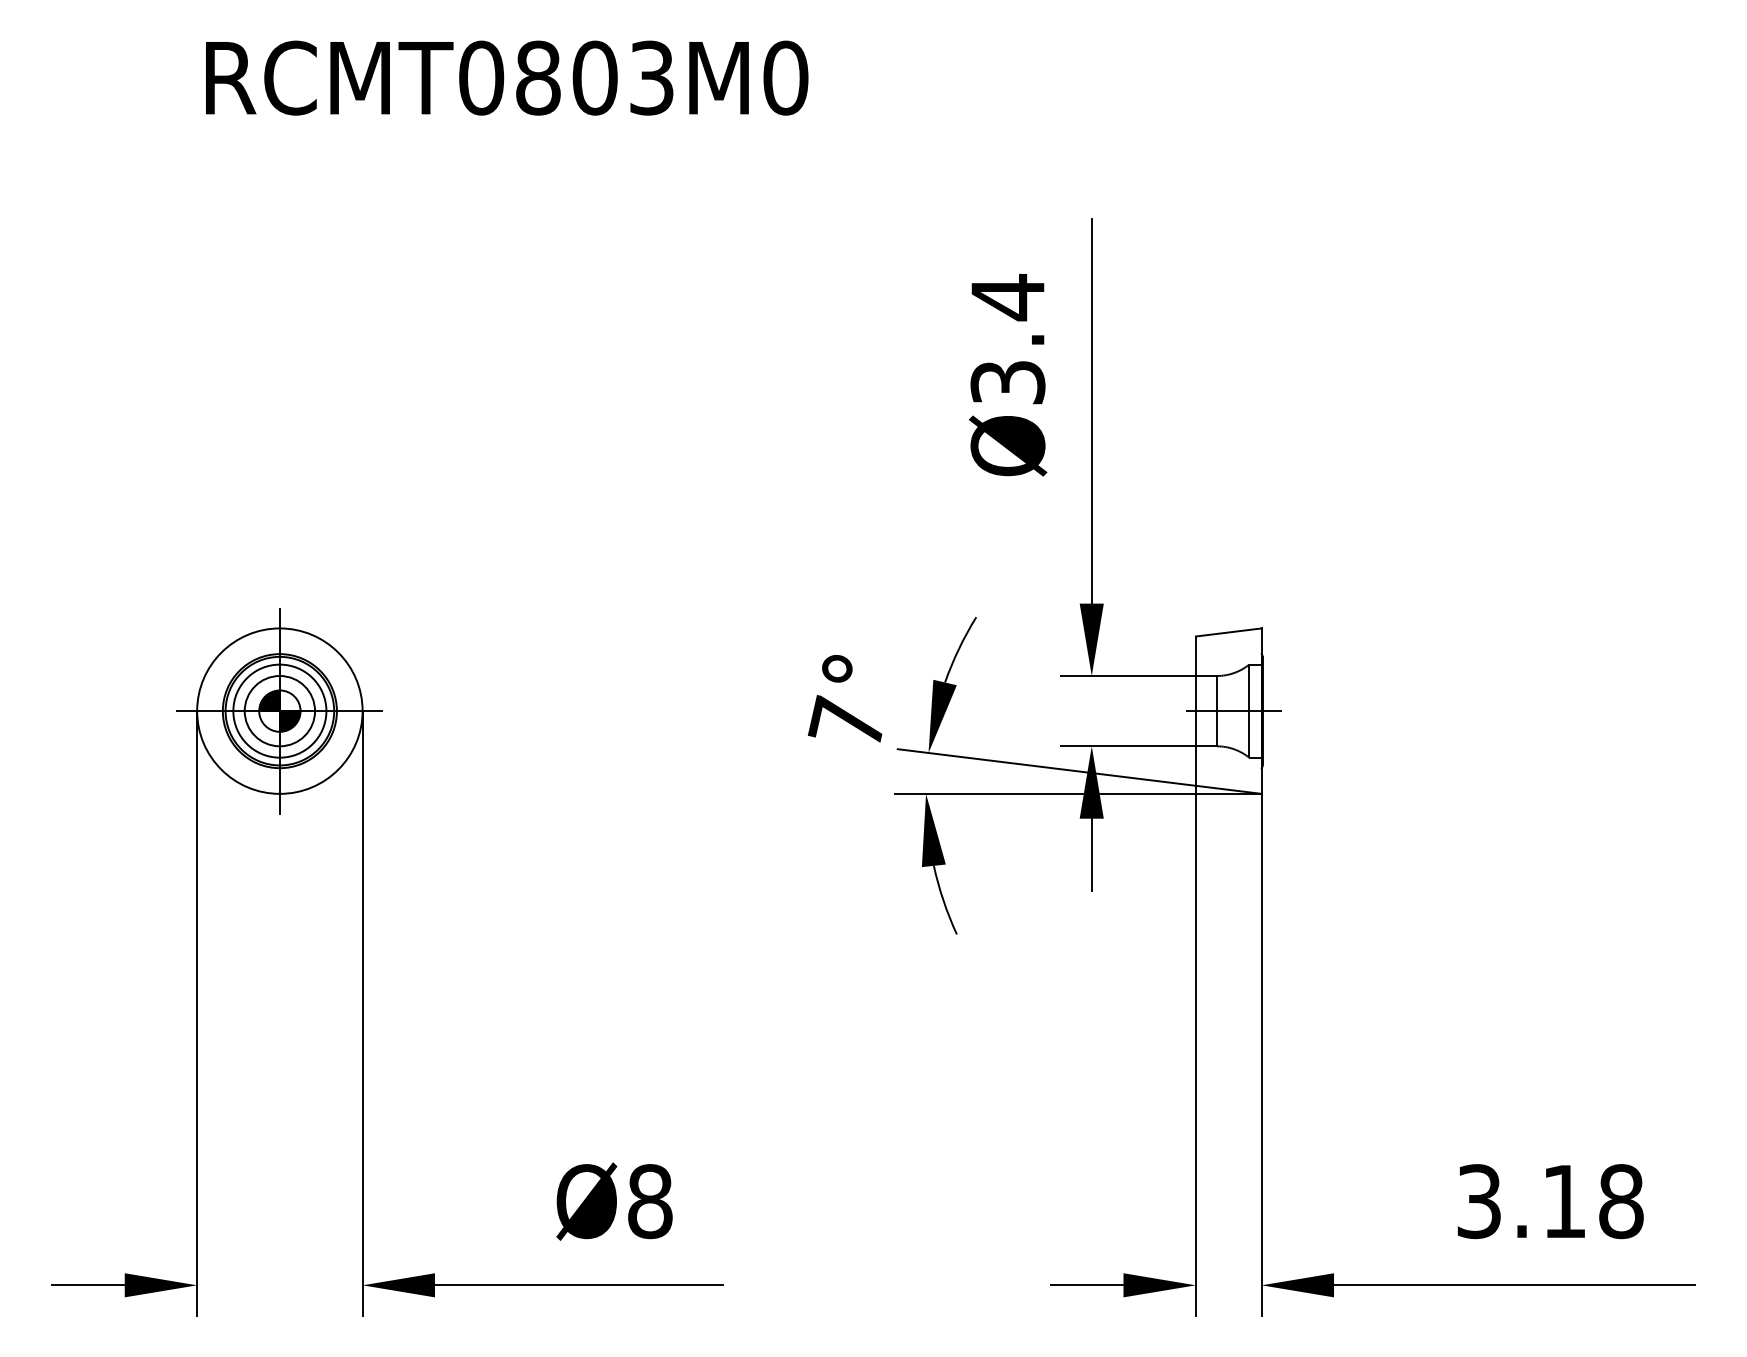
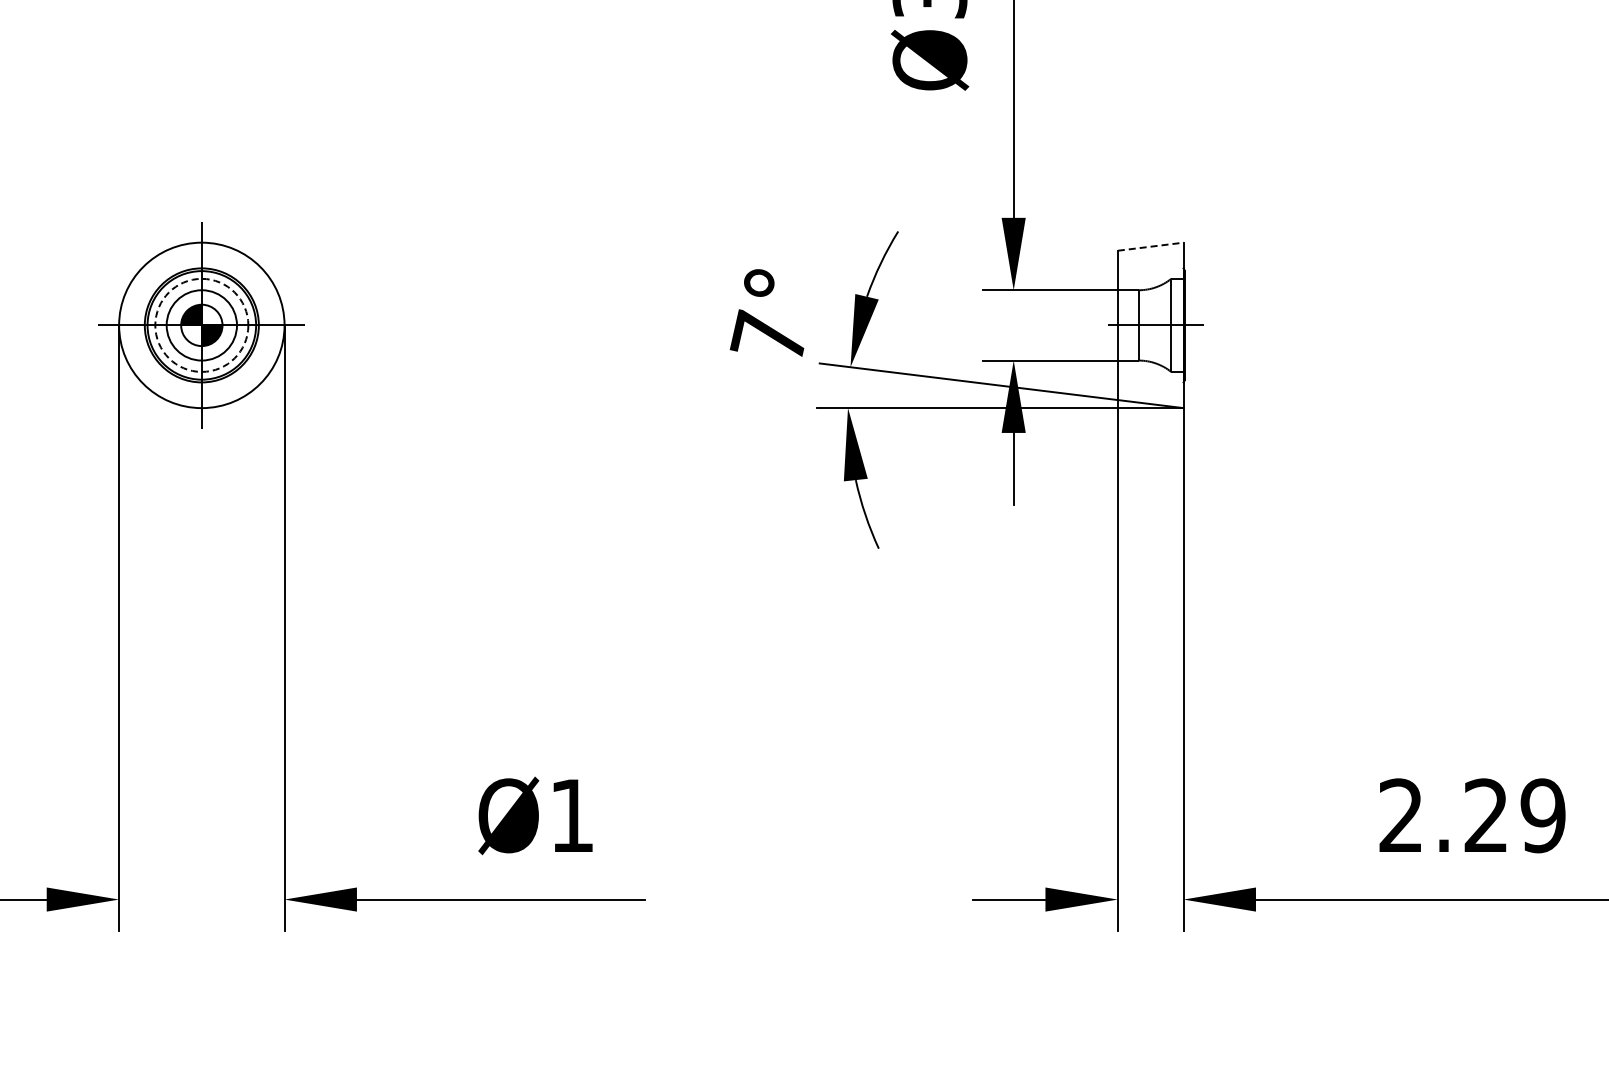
line: (1229, 632) -> (1151, 246), solid -> dashed
circle: (279, 710) -> (201, 324), solid -> dashed
text: (650, 1201) -> (572, 815), Ø8 -> Ø1
text: (1550, 1201) -> (1472, 815), 3.18 -> 2.29

